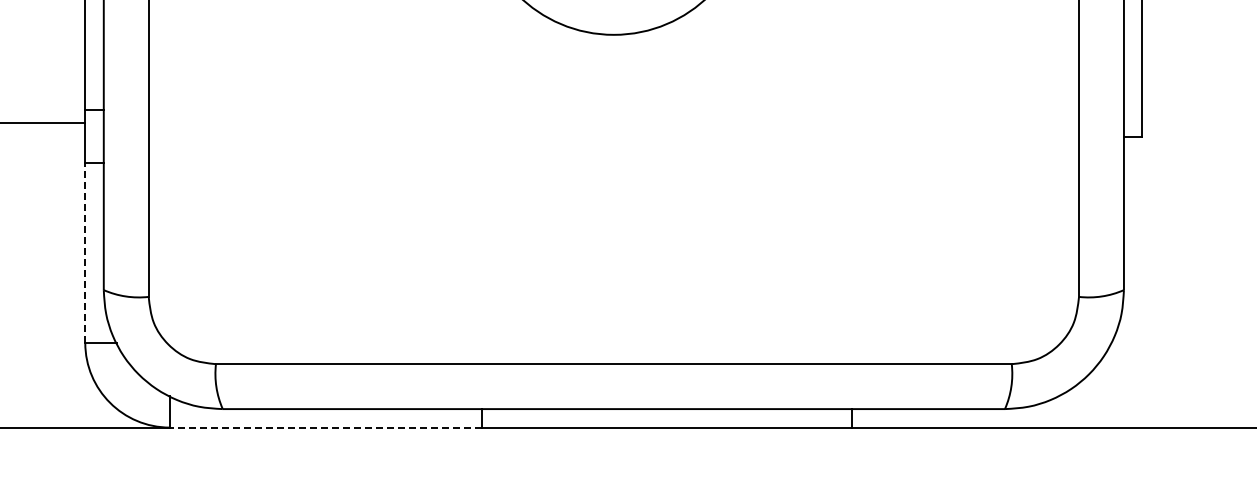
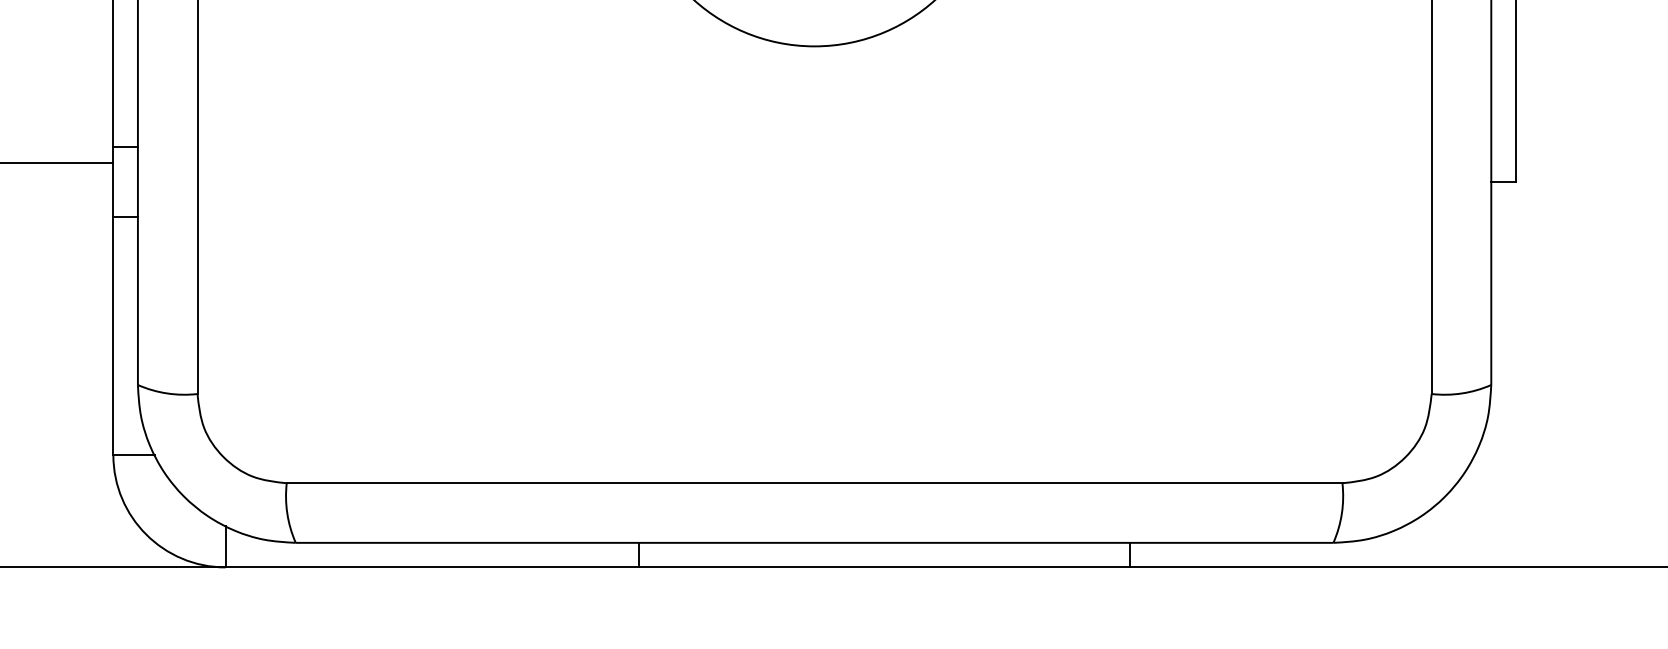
line: (85, 253) -> (113, 336), dashed -> solid
line: (325, 427) -> (432, 567), dashed -> solid

